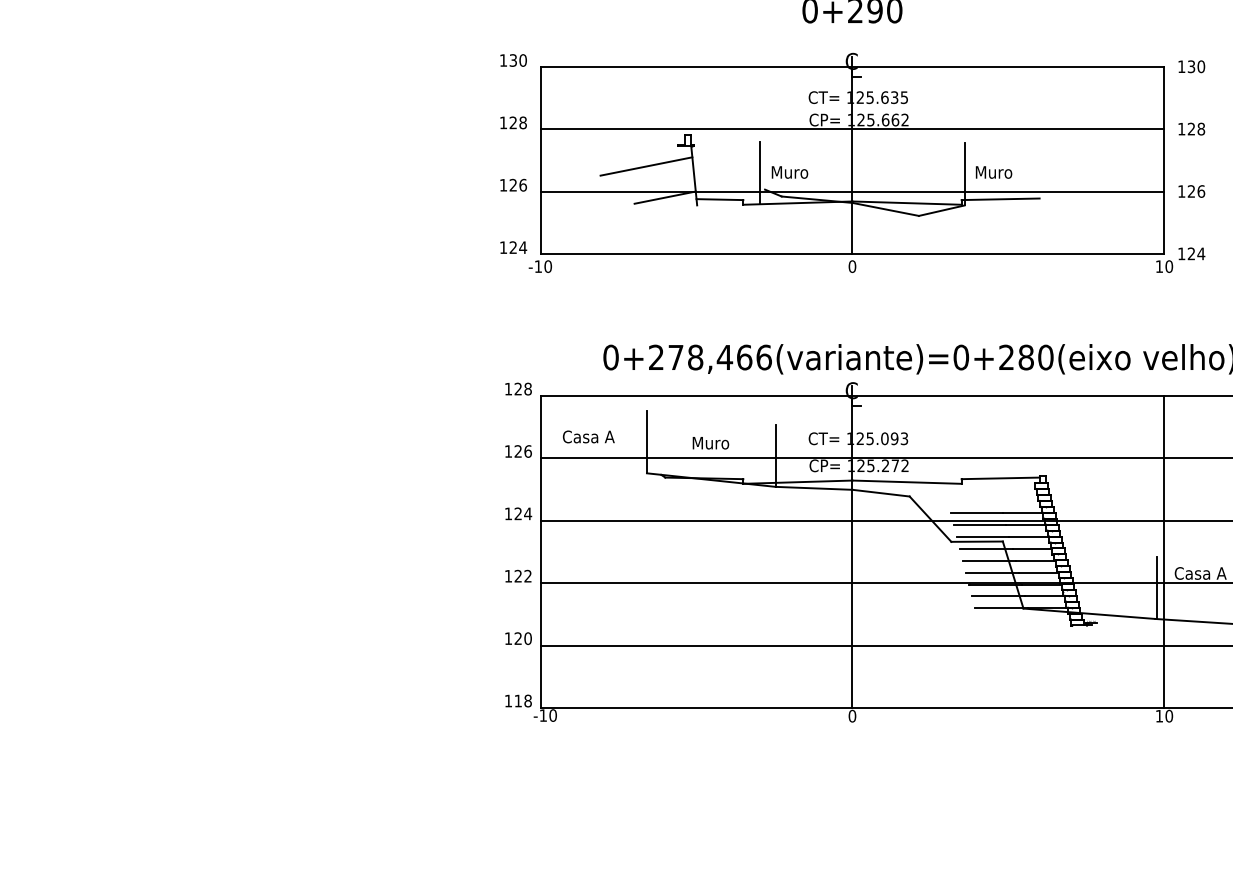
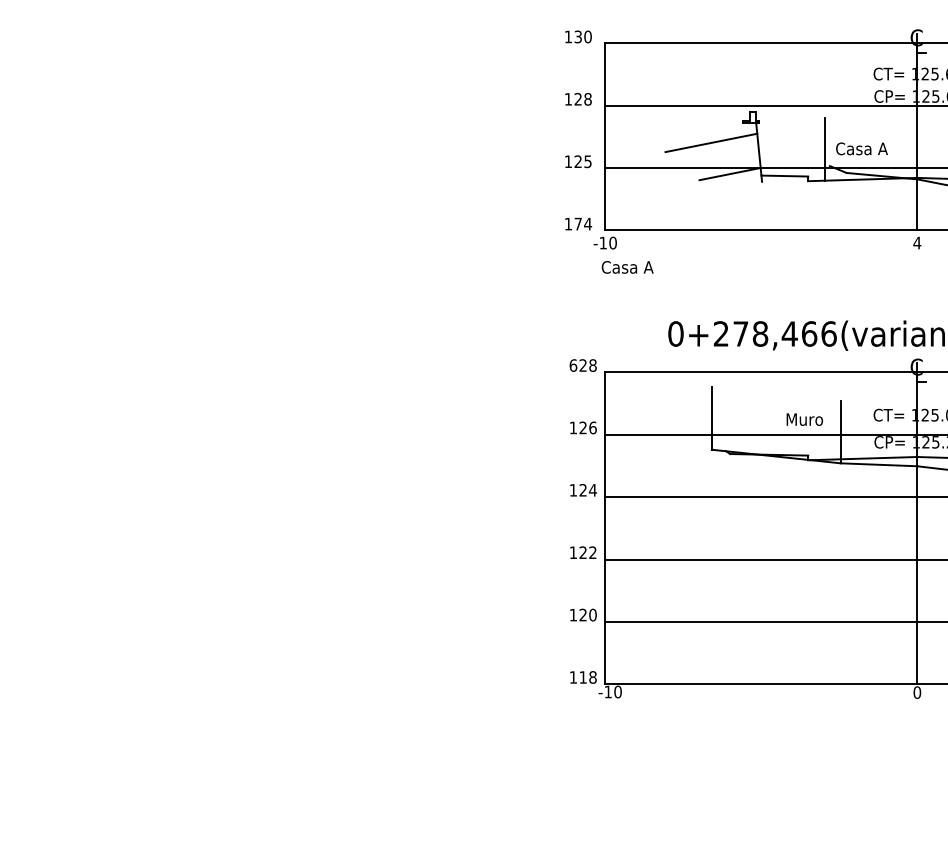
text: (796, 172) -> (861, 148), Muro -> Casa A
text: (523, 184) -> (588, 160), 126 -> 125
text: (512, 247) -> (577, 223), 124 -> 174
text: (852, 266) -> (917, 242), 0 -> 4
text: (508, 388) -> (573, 364), 128 -> 628
text: (588, 436) -> (627, 266), moved
text: (710, 443) -> (804, 419), moved

